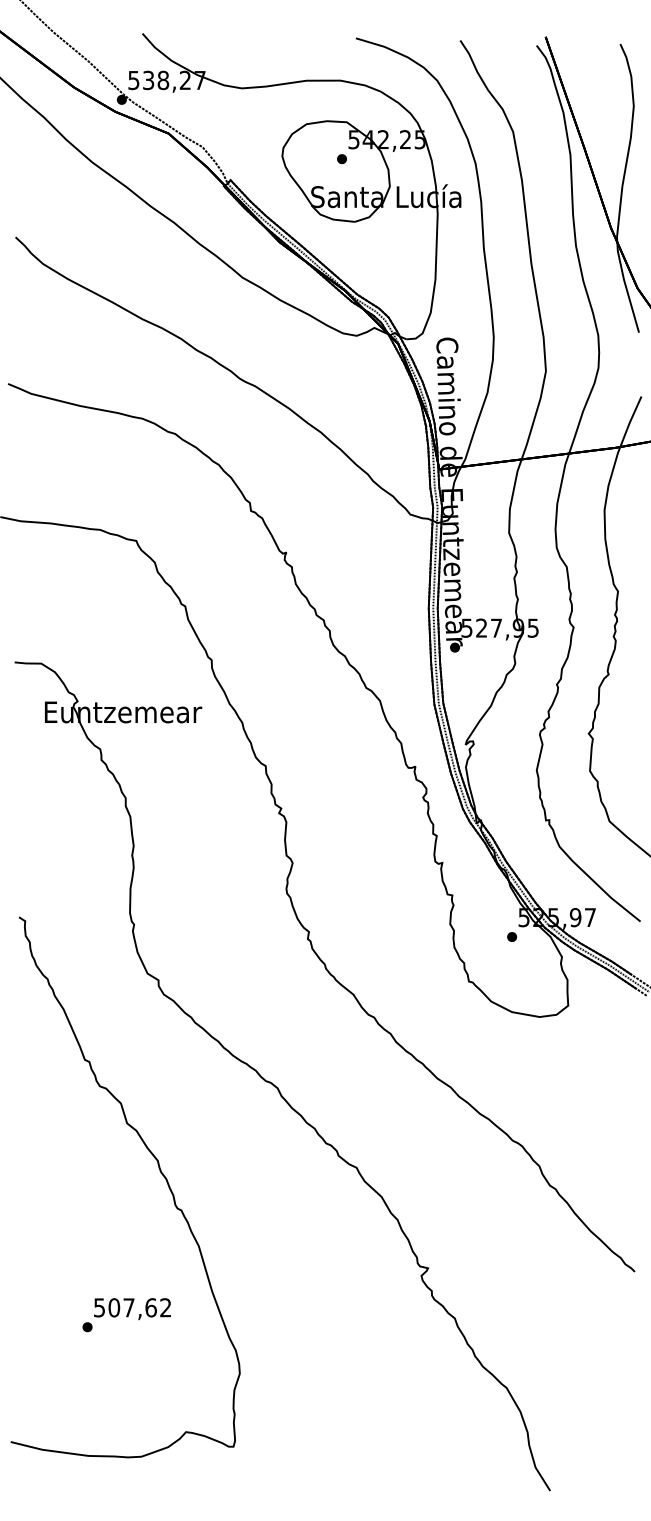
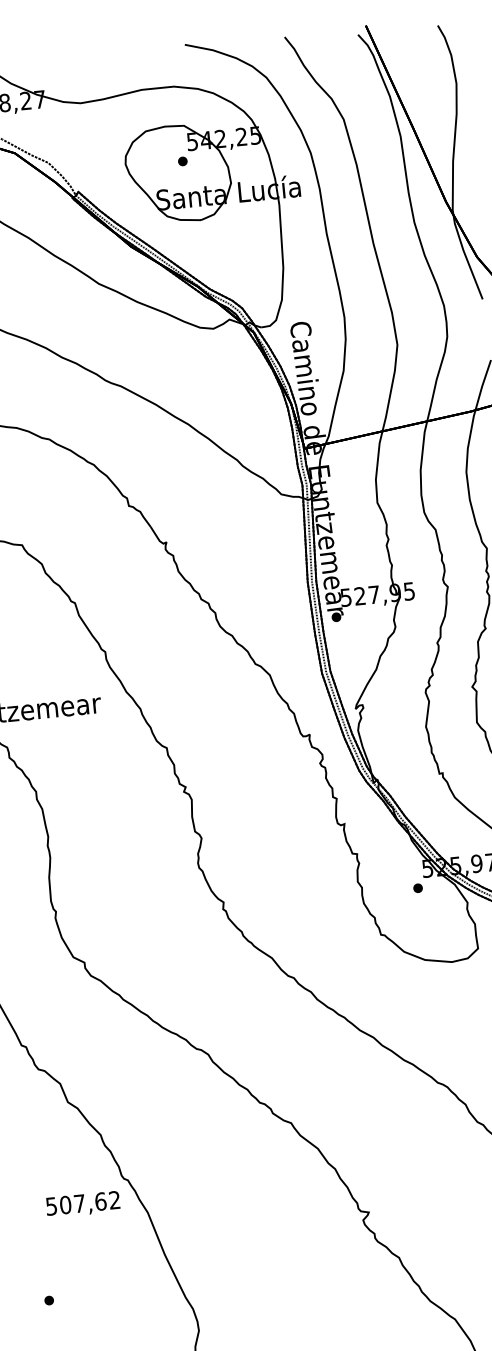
text: (132, 1309) -> (83, 1204), moved

